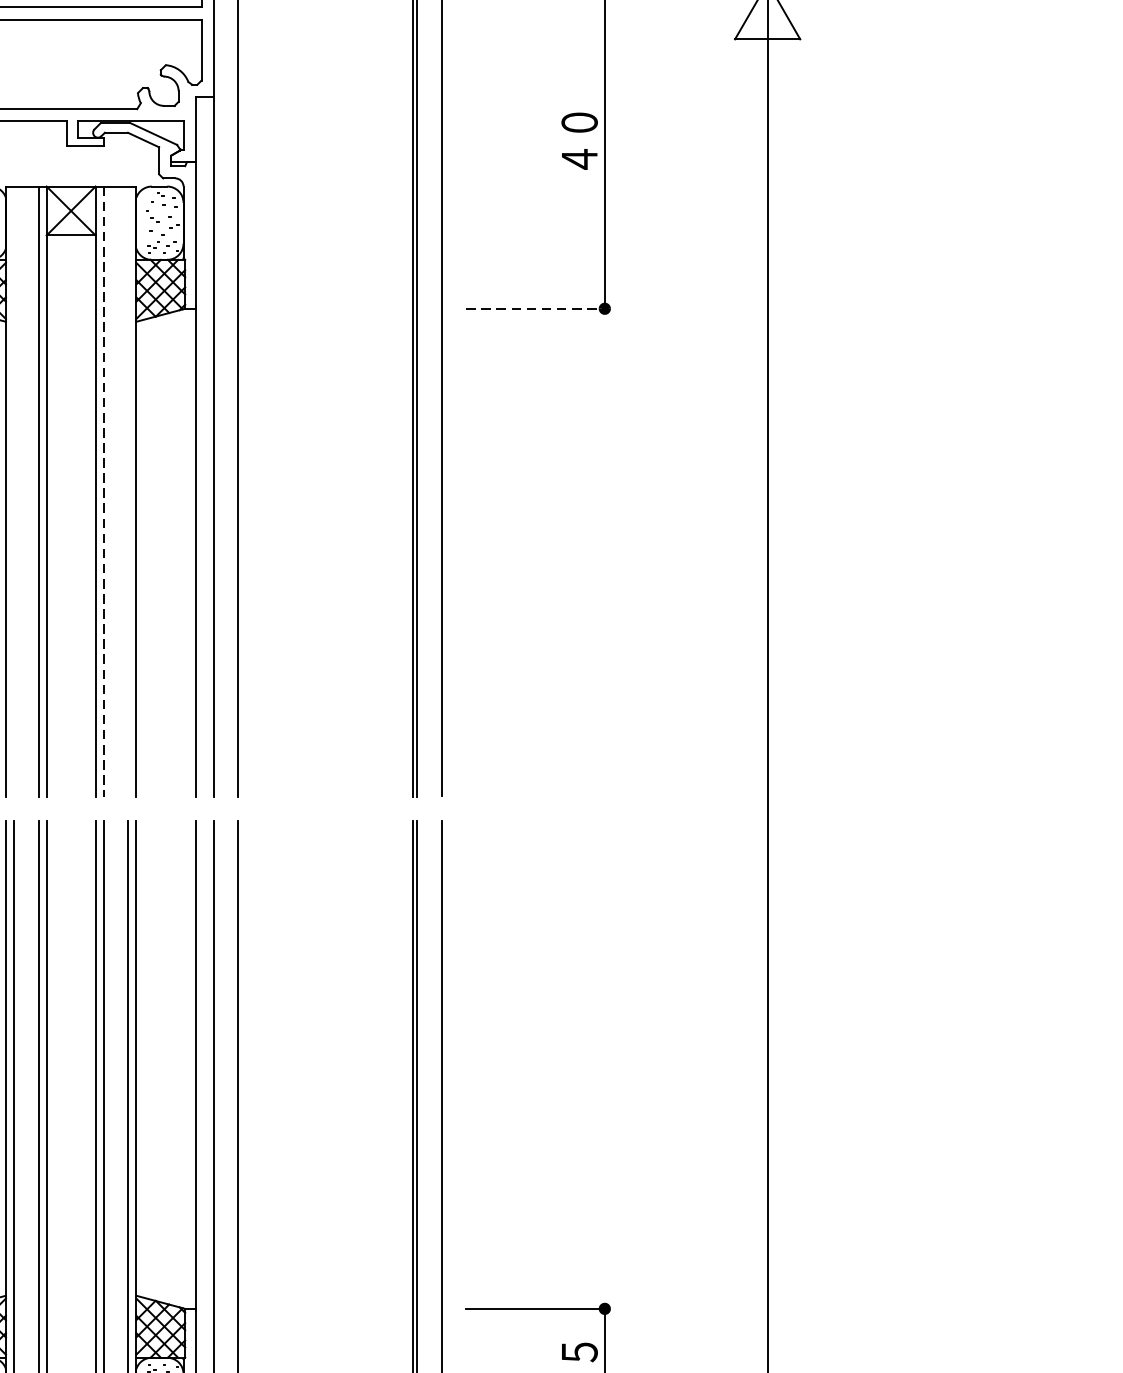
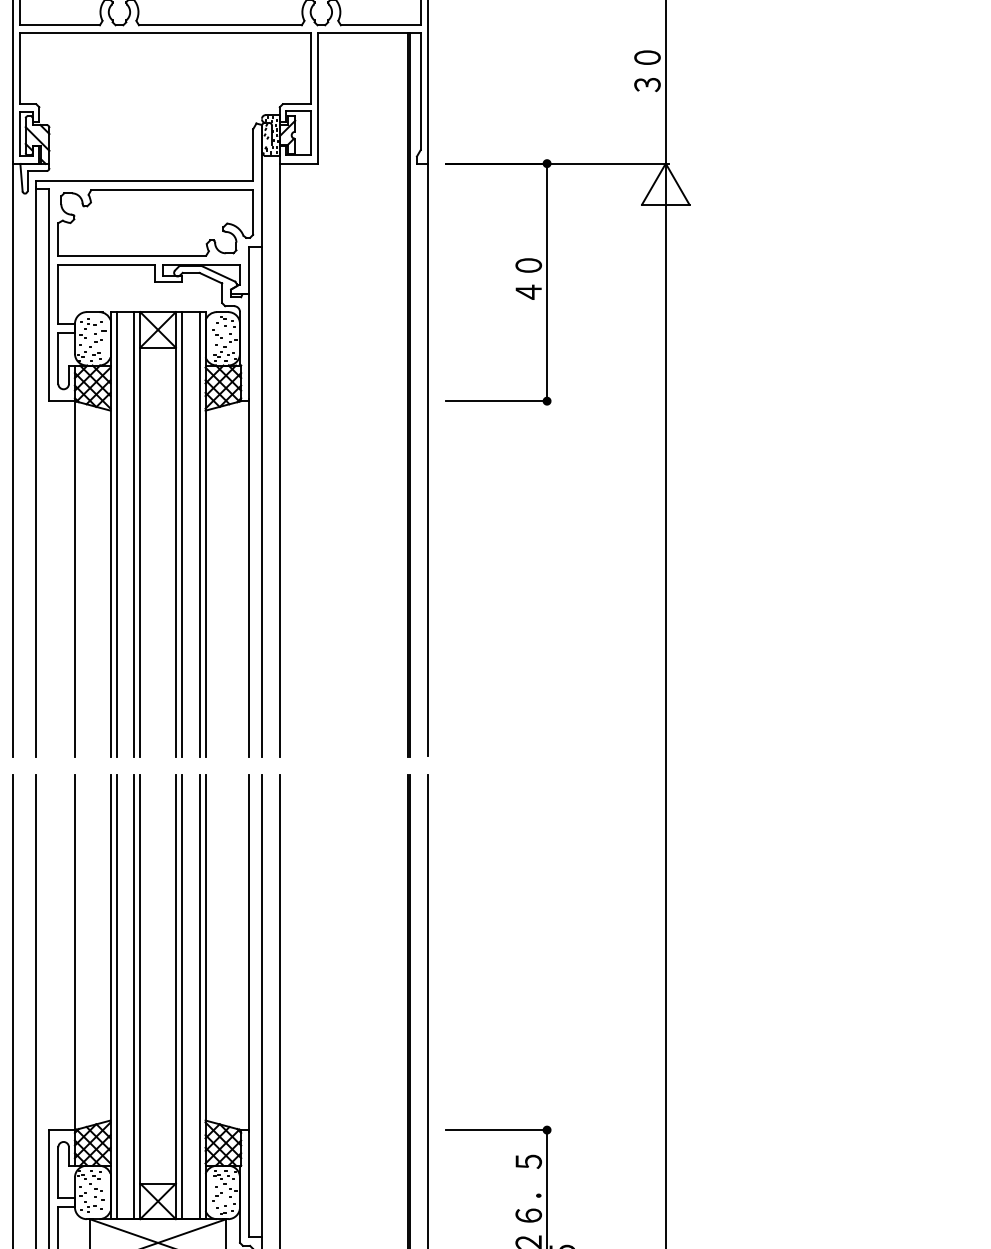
line: (538, 309) -> (498, 401), dashed -> solid
line: (14, 491) -> (116, 534), added
line: (103, 491) -> (181, 534), dashed -> solid
line: (127, 491) -> (199, 534), added

